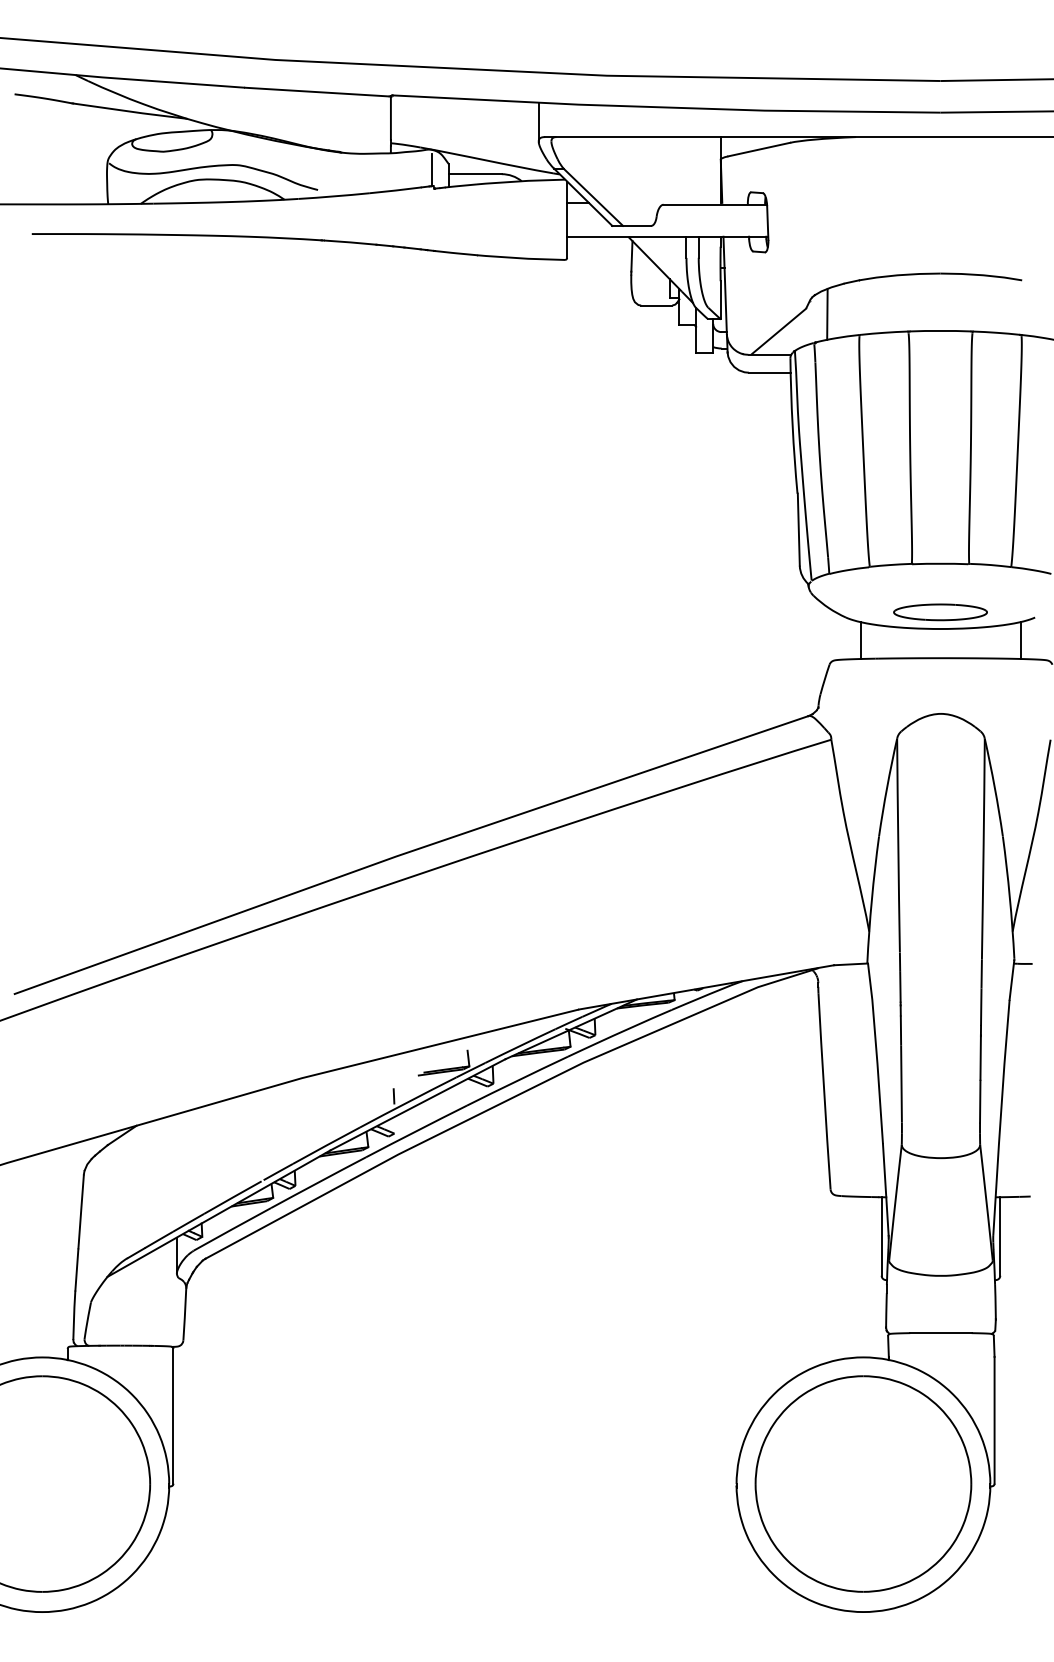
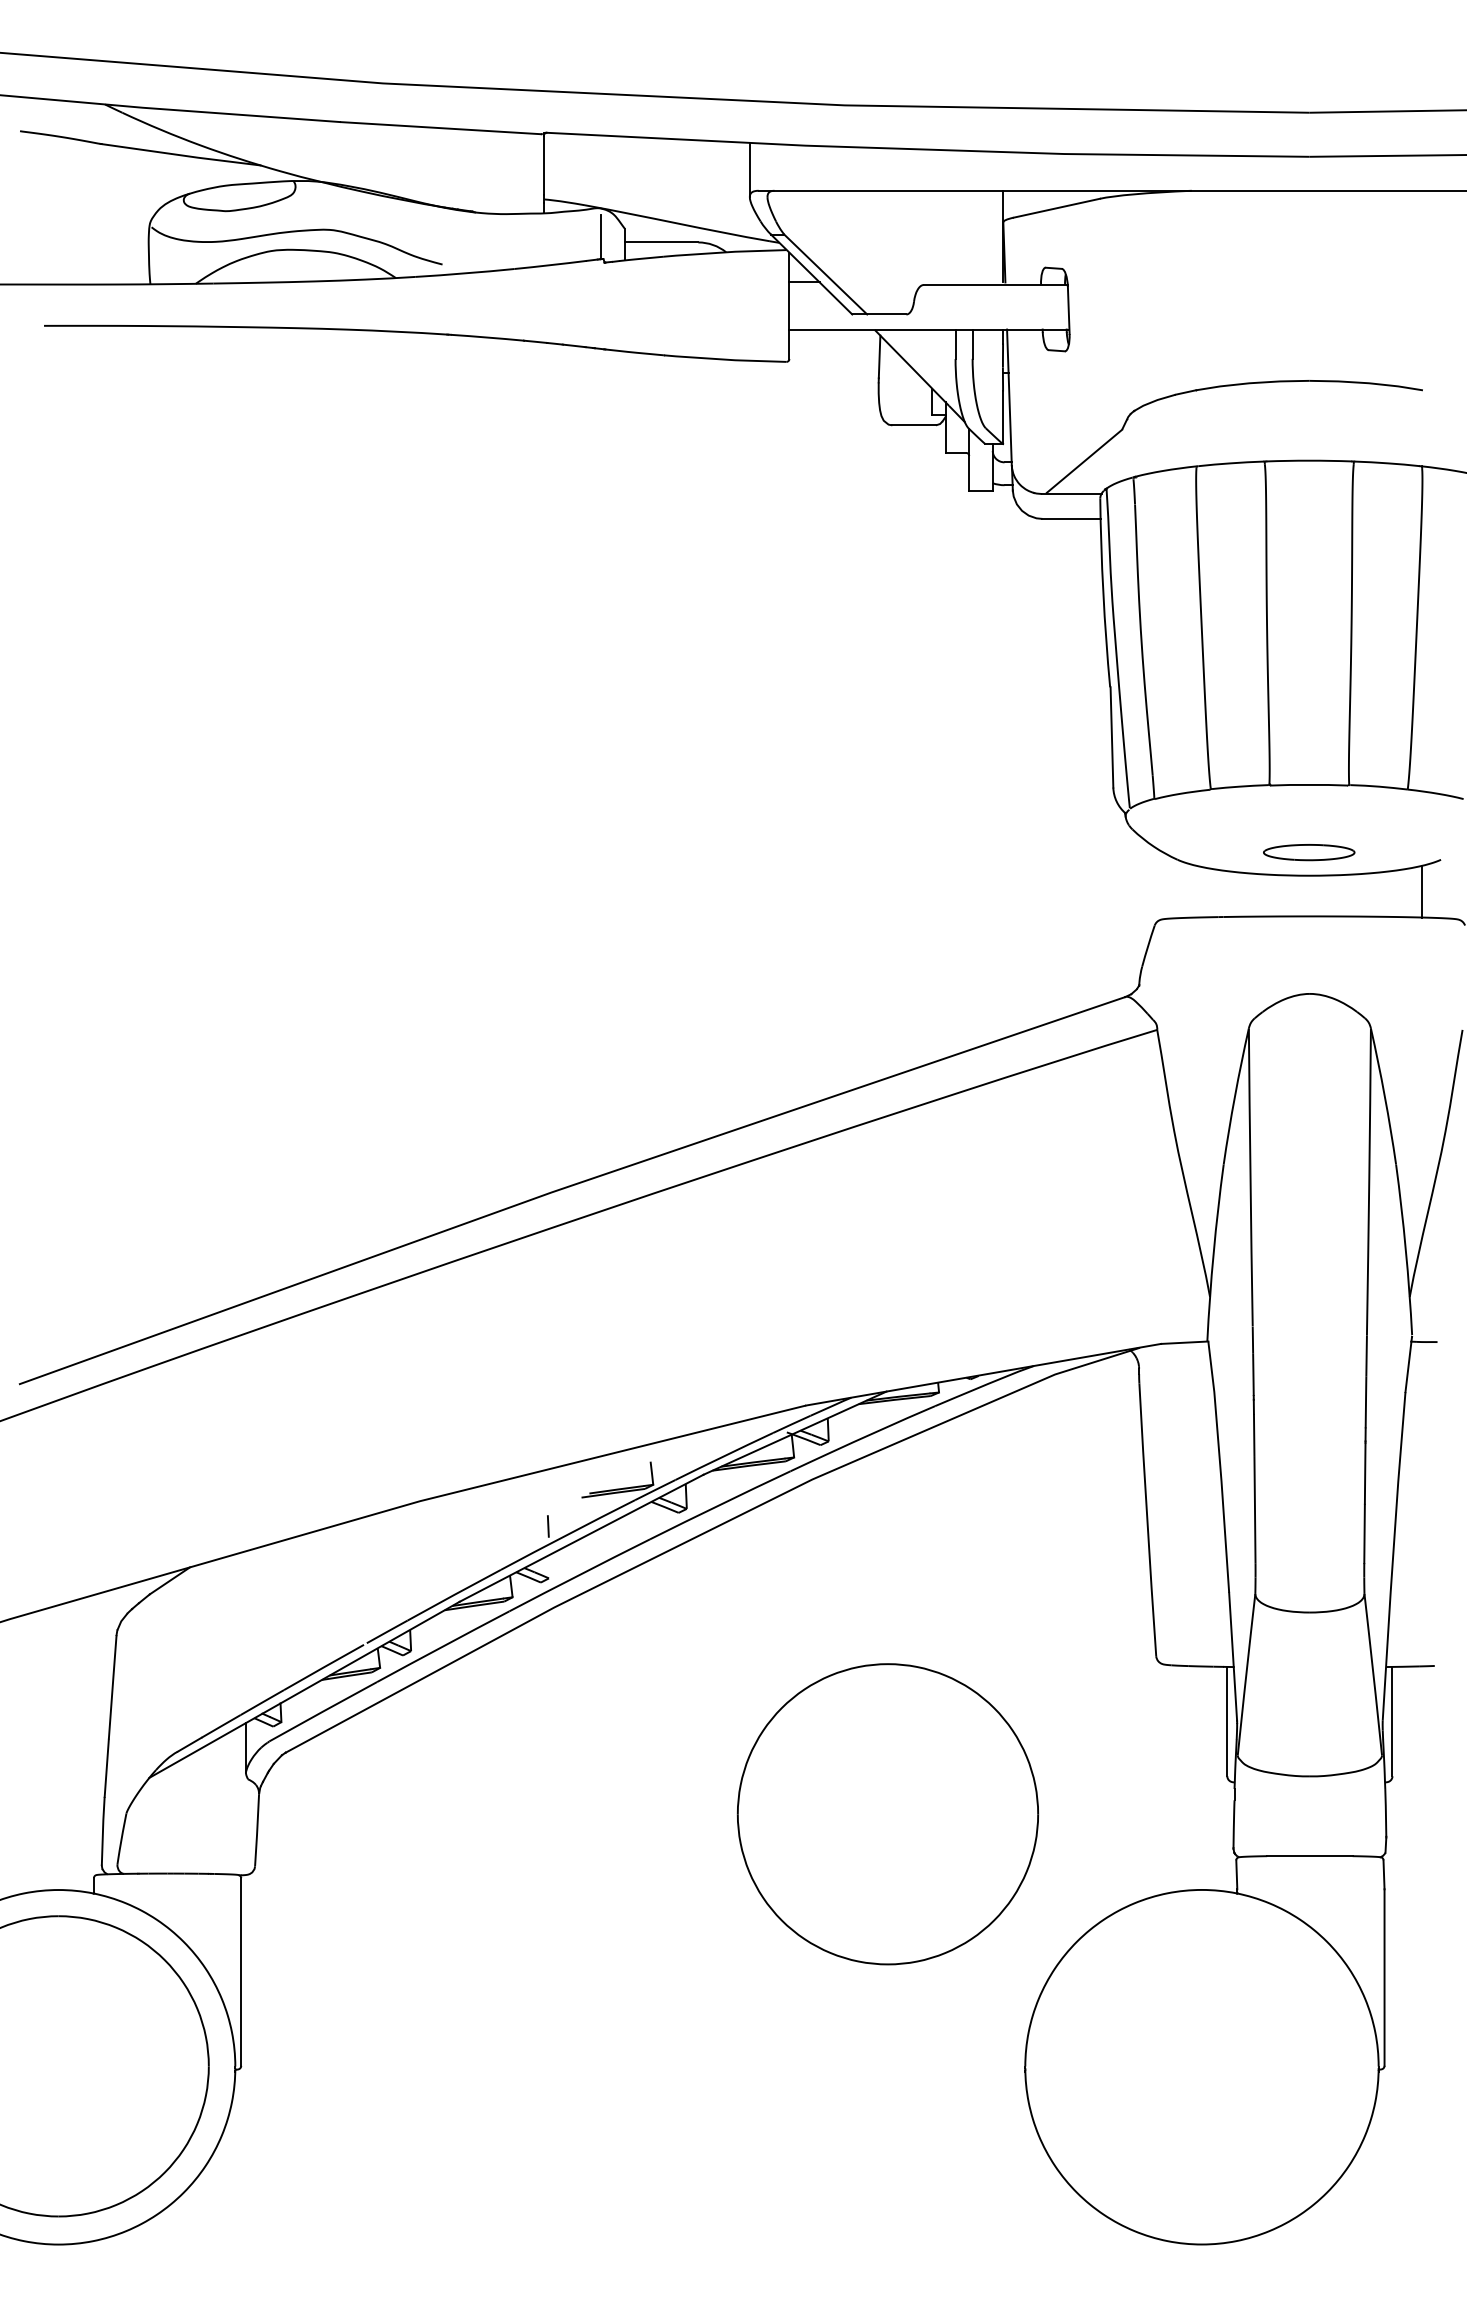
line: (827, 314) -> (1151, 437), removed
part: (939, 612) -> (1308, 852), size x0.7
line: (860, 640) -> (1198, 891), removed
part: (863, 1484) -> (887, 1814), moved

